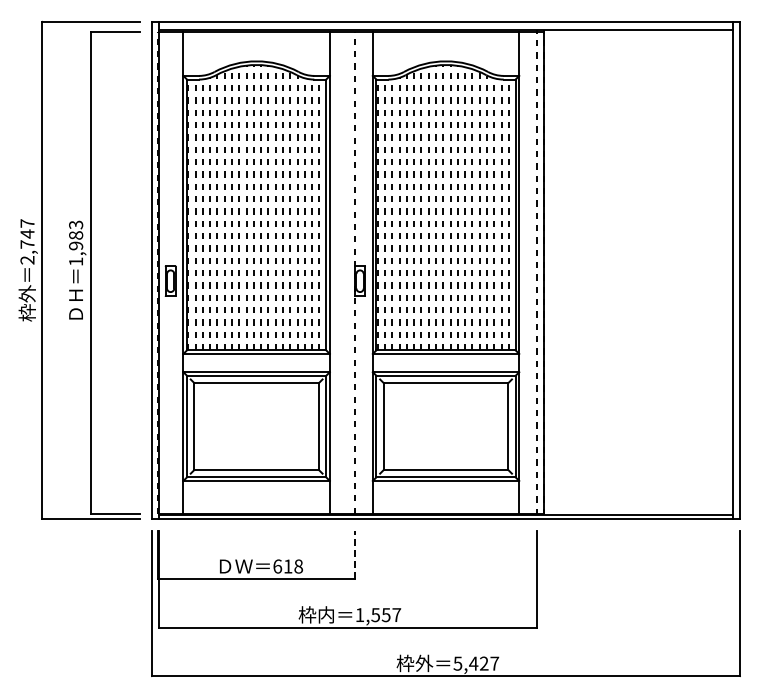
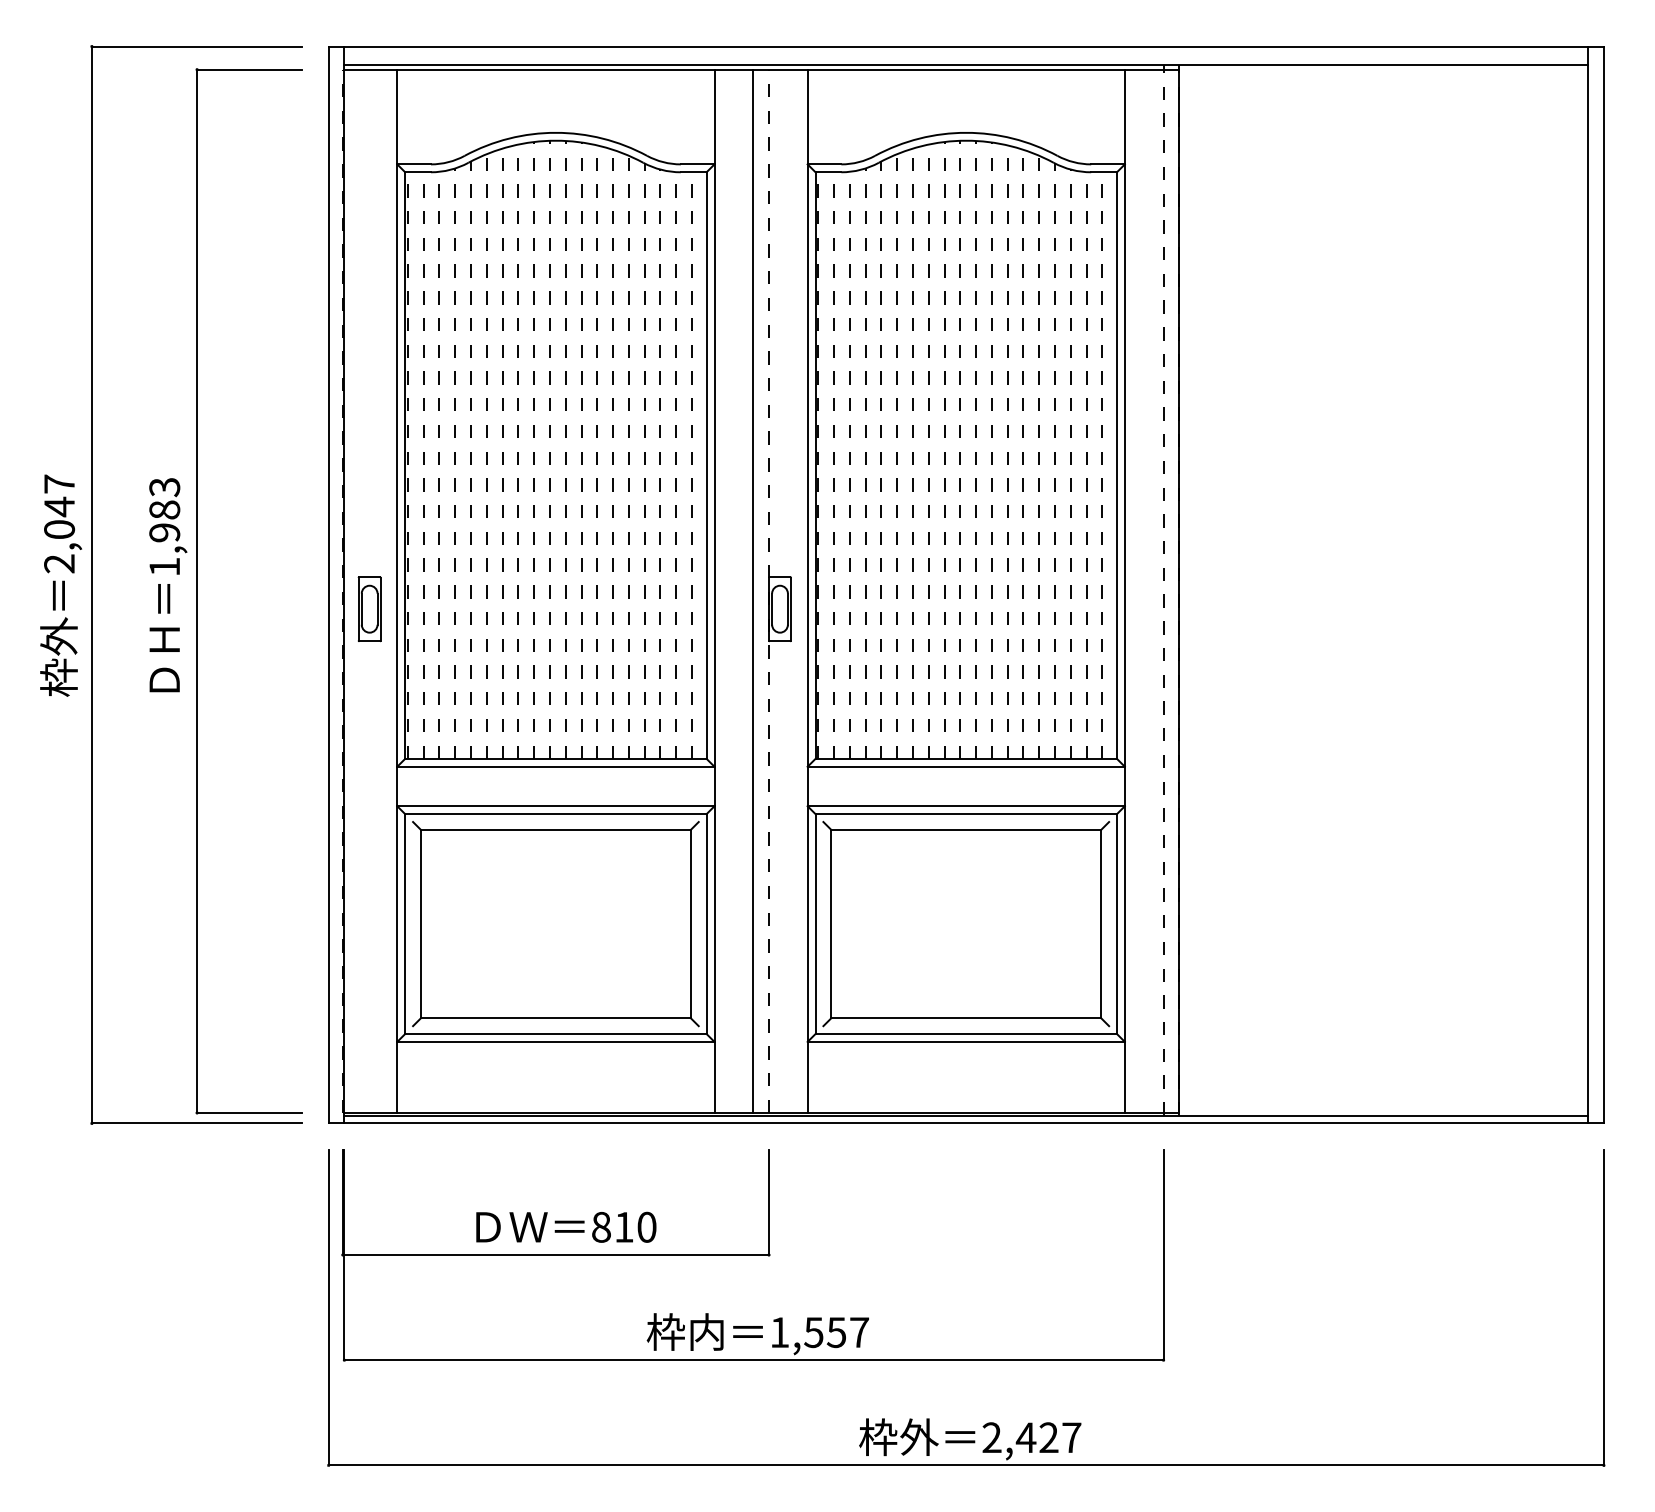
text: (27, 244) -> (59, 529), 2,747 -> 2,047
line: (347, 272) -> (752, 590), added
line: (354, 554) -> (767, 1201), dashed -> solid
text: (288, 566) -> (624, 1227), 618 -> 810
text: (457, 663) -> (991, 1437), 5,427 -> 2,427

